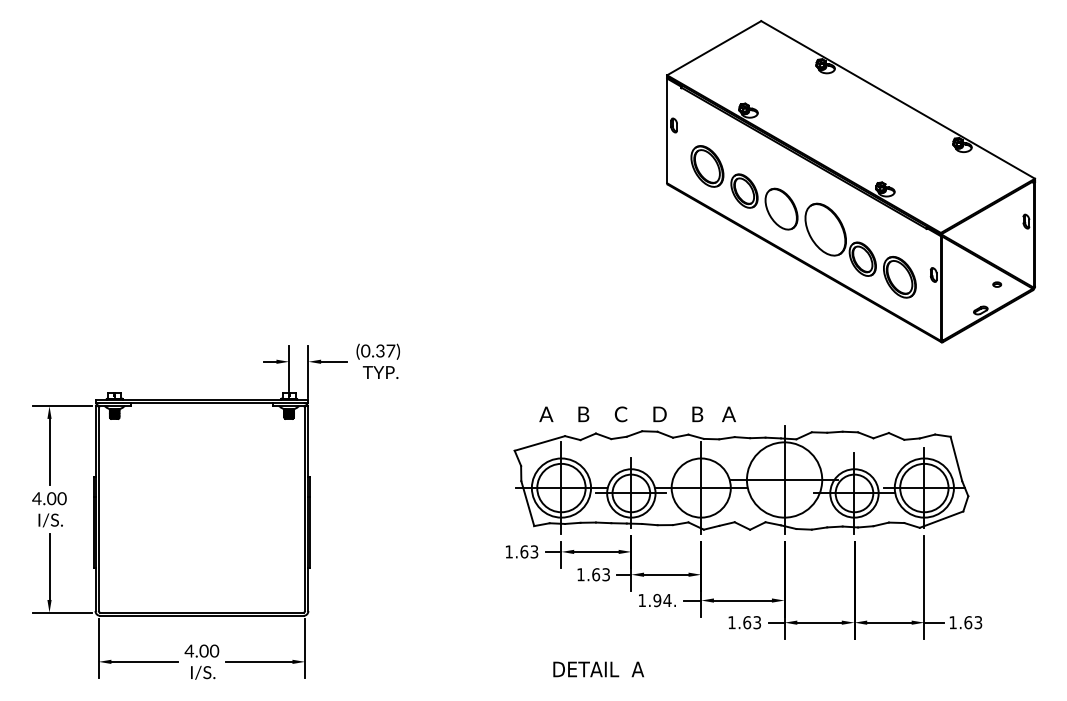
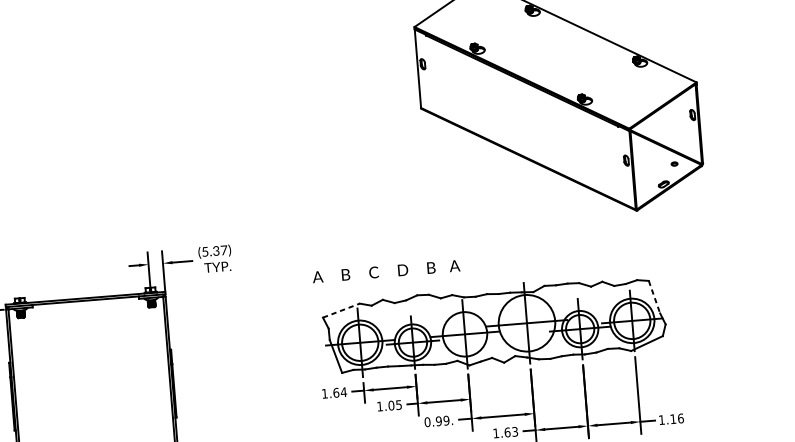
part: (803, 221) -> (525, 128), removed
text: (365, 350) -> (205, 251), (0.37) -> (5.37)
text: (637, 414) -> (386, 271), moved
line: (540, 443) -> (341, 310), solid -> dashed
line: (956, 458) -> (654, 296), solid -> dashed
text: (534, 551) -> (343, 391), 1.63 -> 1.64
text: (600, 574) -> (394, 405), 1.63 -> 1.05
text: (654, 600) -> (436, 421), 1.94. -> 0.99.
text: (973, 622) -> (677, 418), 1.63 -> 1.16

